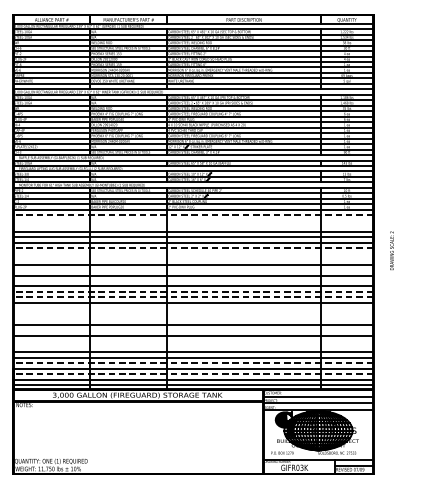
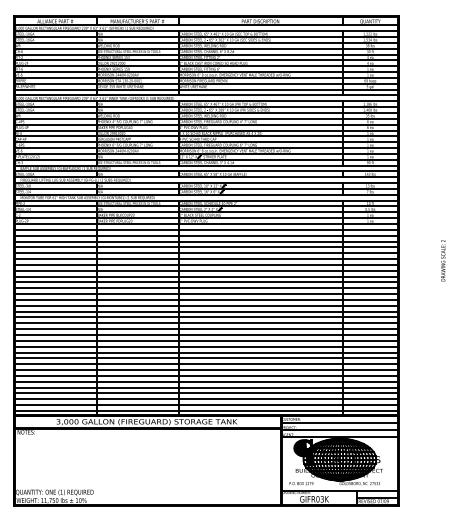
line: (193, 214) -> (206, 229), dashed -> solid
line: (193, 220) -> (206, 235), added
line: (193, 226) -> (206, 241), added
line: (193, 247) -> (206, 264), dashed -> solid
text: (392, 250) -> (443, 260), moved
line: (193, 253) -> (206, 270), added
line: (193, 259) -> (206, 276), added
line: (193, 270) -> (206, 288), added
line: (193, 280) -> (206, 299), added
line: (193, 291) -> (206, 311), dashed -> solid
line: (193, 297) -> (206, 317), dashed -> solid
line: (193, 308) -> (206, 329), added
line: (193, 313) -> (206, 334), added
line: (193, 319) -> (206, 340), added
line: (193, 330) -> (206, 352), added
line: (193, 341) -> (206, 364), added
line: (193, 347) -> (206, 370), added
line: (193, 363) -> (206, 387), dashed -> solid
line: (193, 374) -> (206, 399), dashed -> solid

